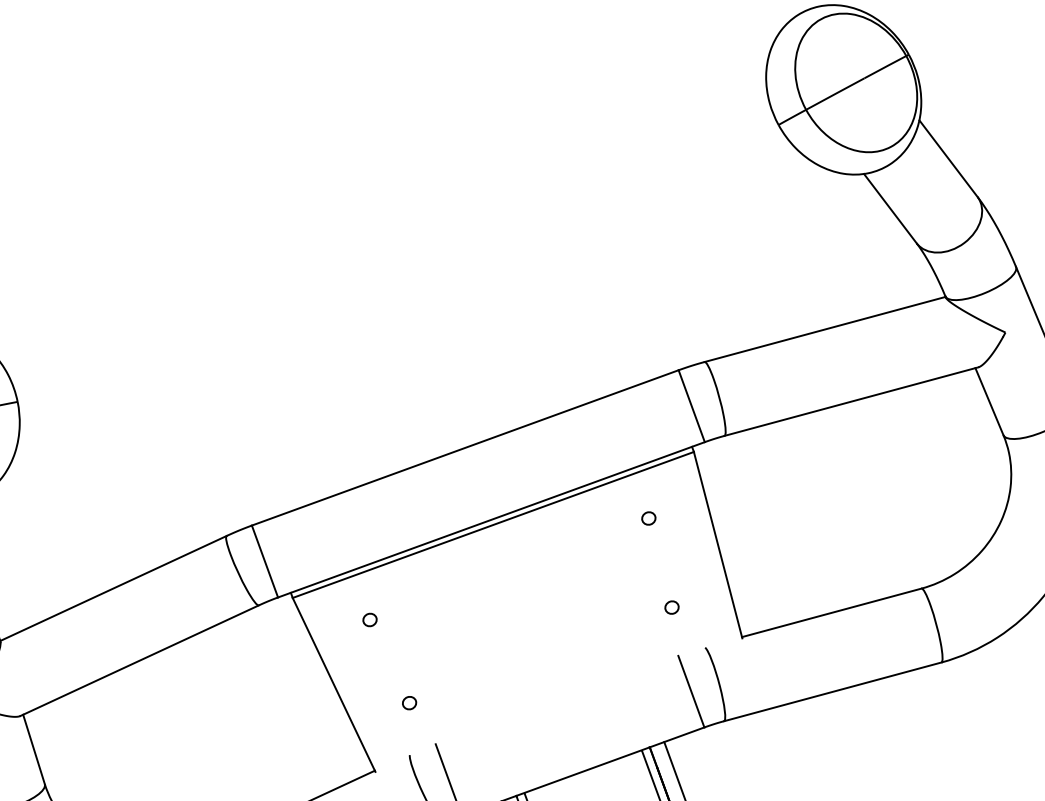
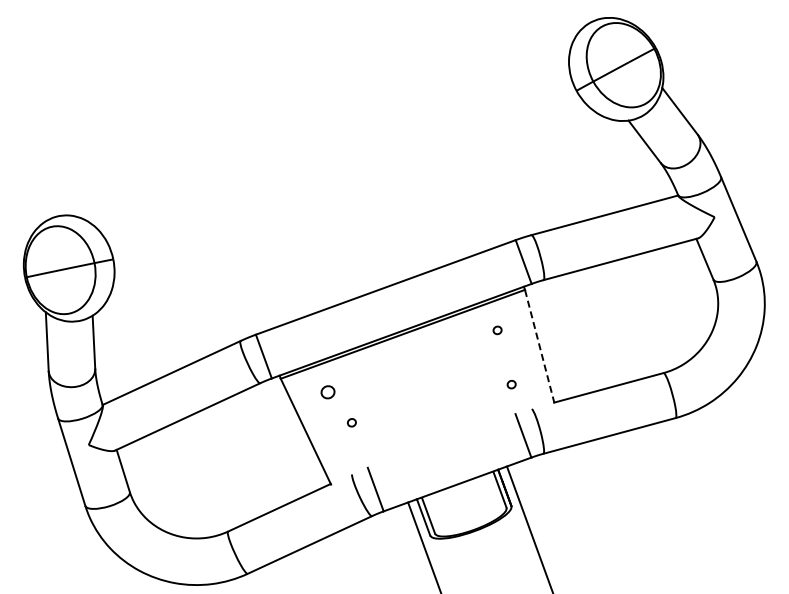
line: (717, 544) -> (539, 346), solid -> dashed
part: (369, 618) -> (327, 391), size x1.6
part: (408, 702) -> (351, 422), moved

